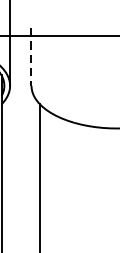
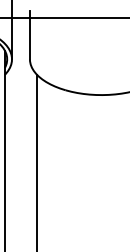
line: (30, 57) -> (29, 35), dashed -> solid

